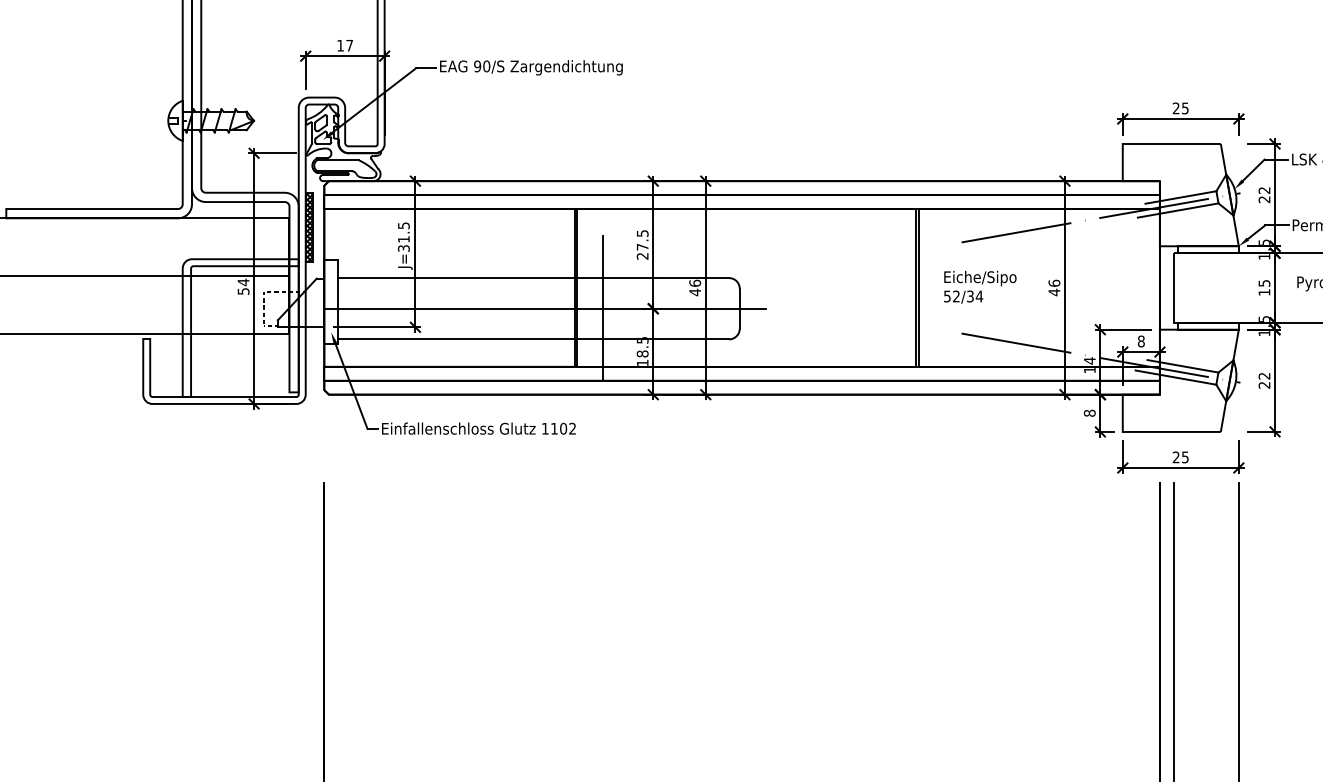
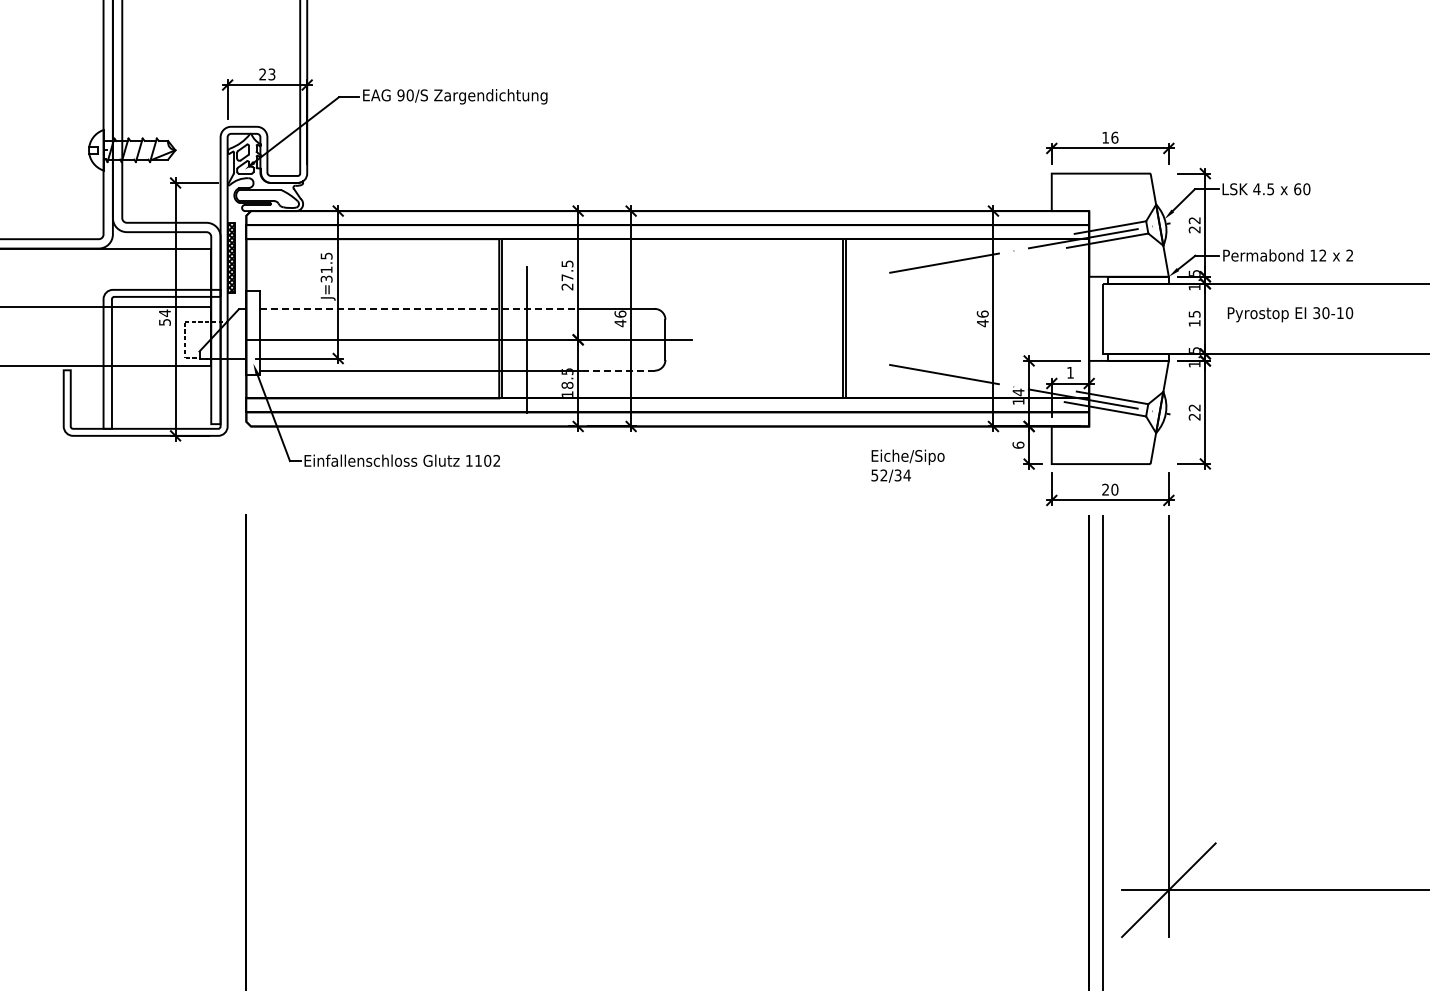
text: (345, 45) -> (267, 74), 17 -> 23
text: (1181, 108) -> (1110, 137), 25 -> 16
line: (497, 277) -> (421, 308), solid -> dashed
text: (979, 286) -> (907, 465), moved
line: (692, 339) -> (617, 370), solid -> dashed
text: (1141, 341) -> (1070, 372), 8 -> 1
text: (1089, 412) -> (1018, 444), 8 -> 6
text: (1184, 457) -> (1114, 489), 25 -> 20

